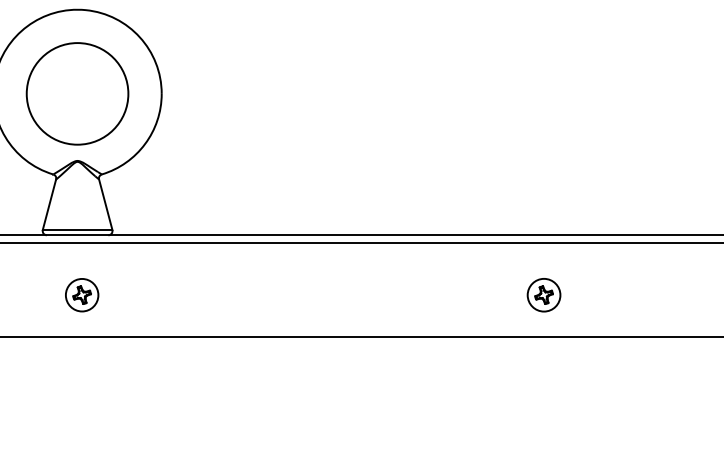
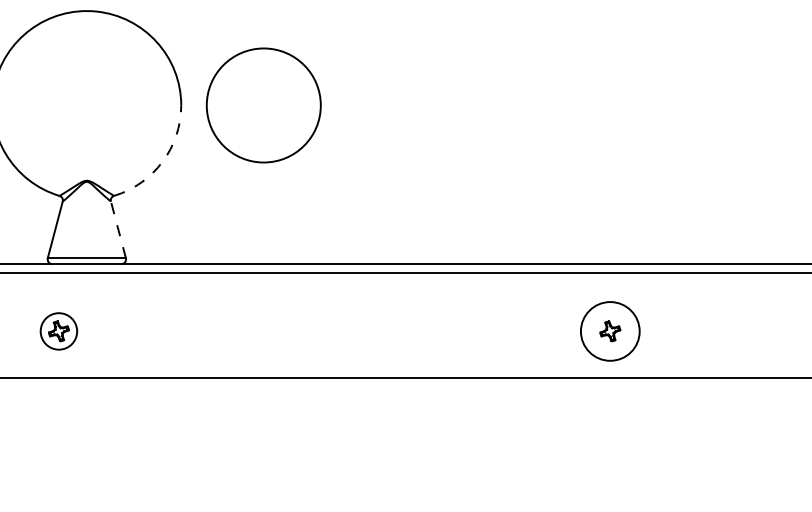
circle: (77, 93) -> (263, 105), moved
arc: (145, 143) -> (162, 161), solid -> dashed
line: (105, 204) -> (118, 229), solid -> dashed
part: (81, 295) -> (58, 331), moved
circle: (543, 295) -> (609, 331), size x1.6

